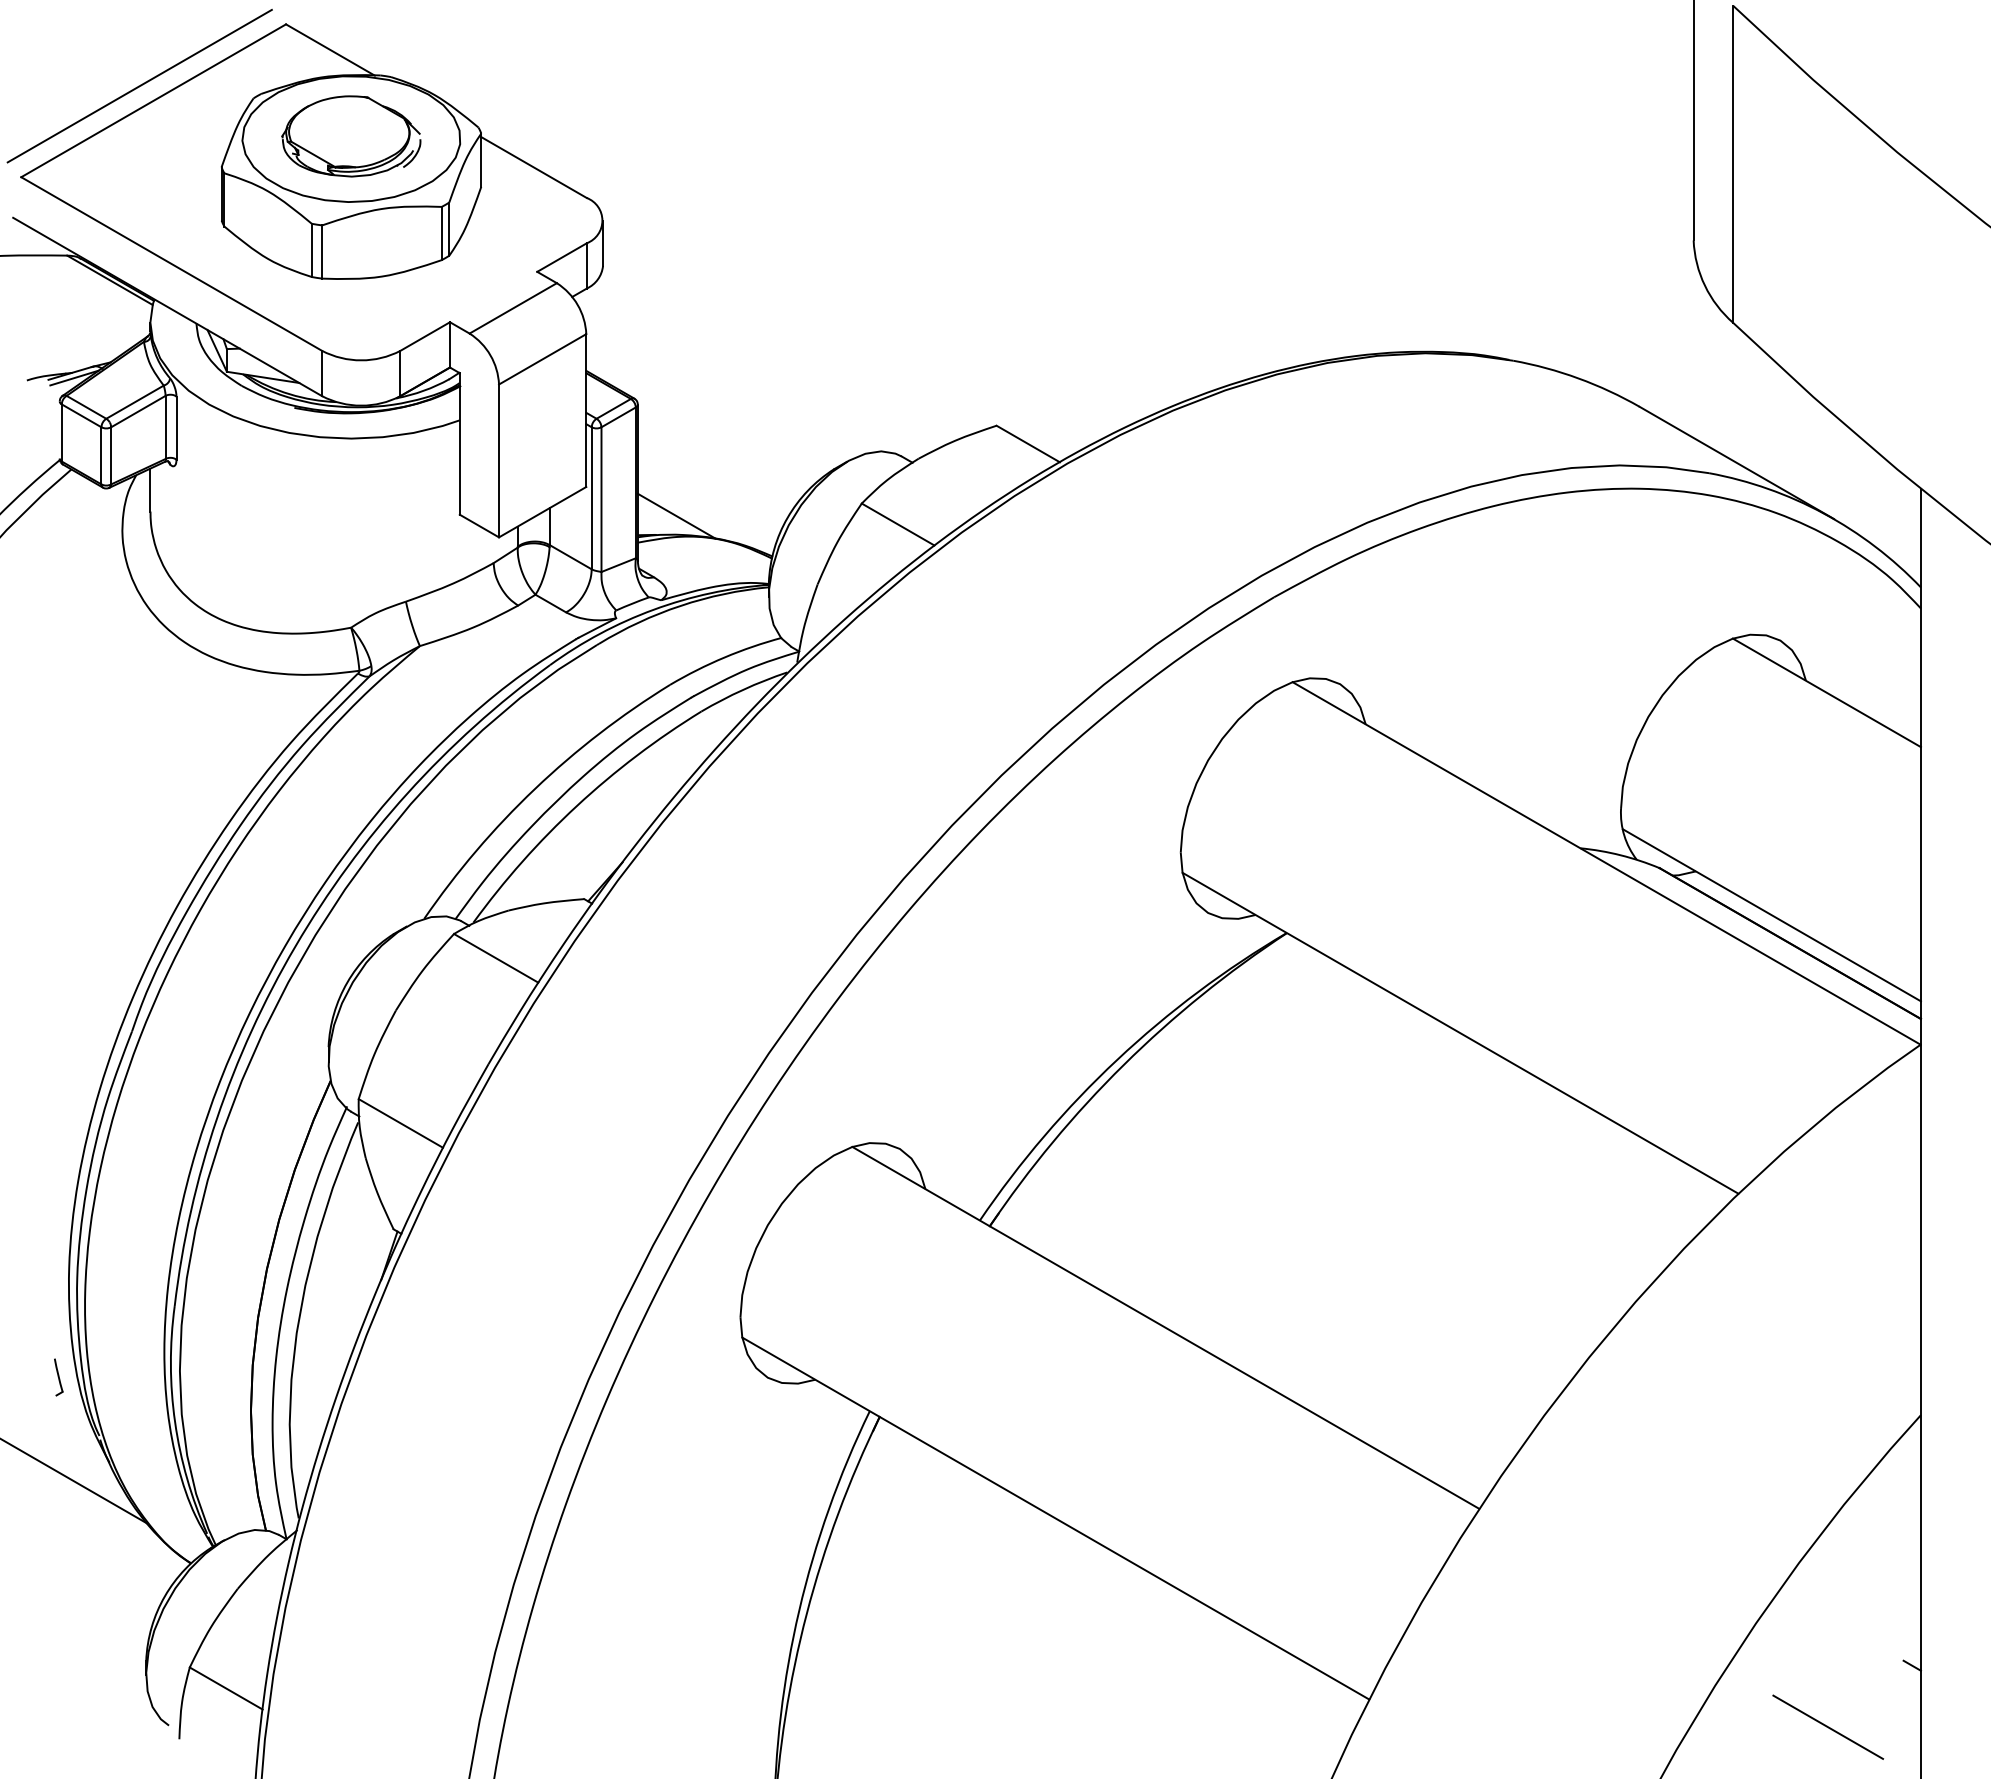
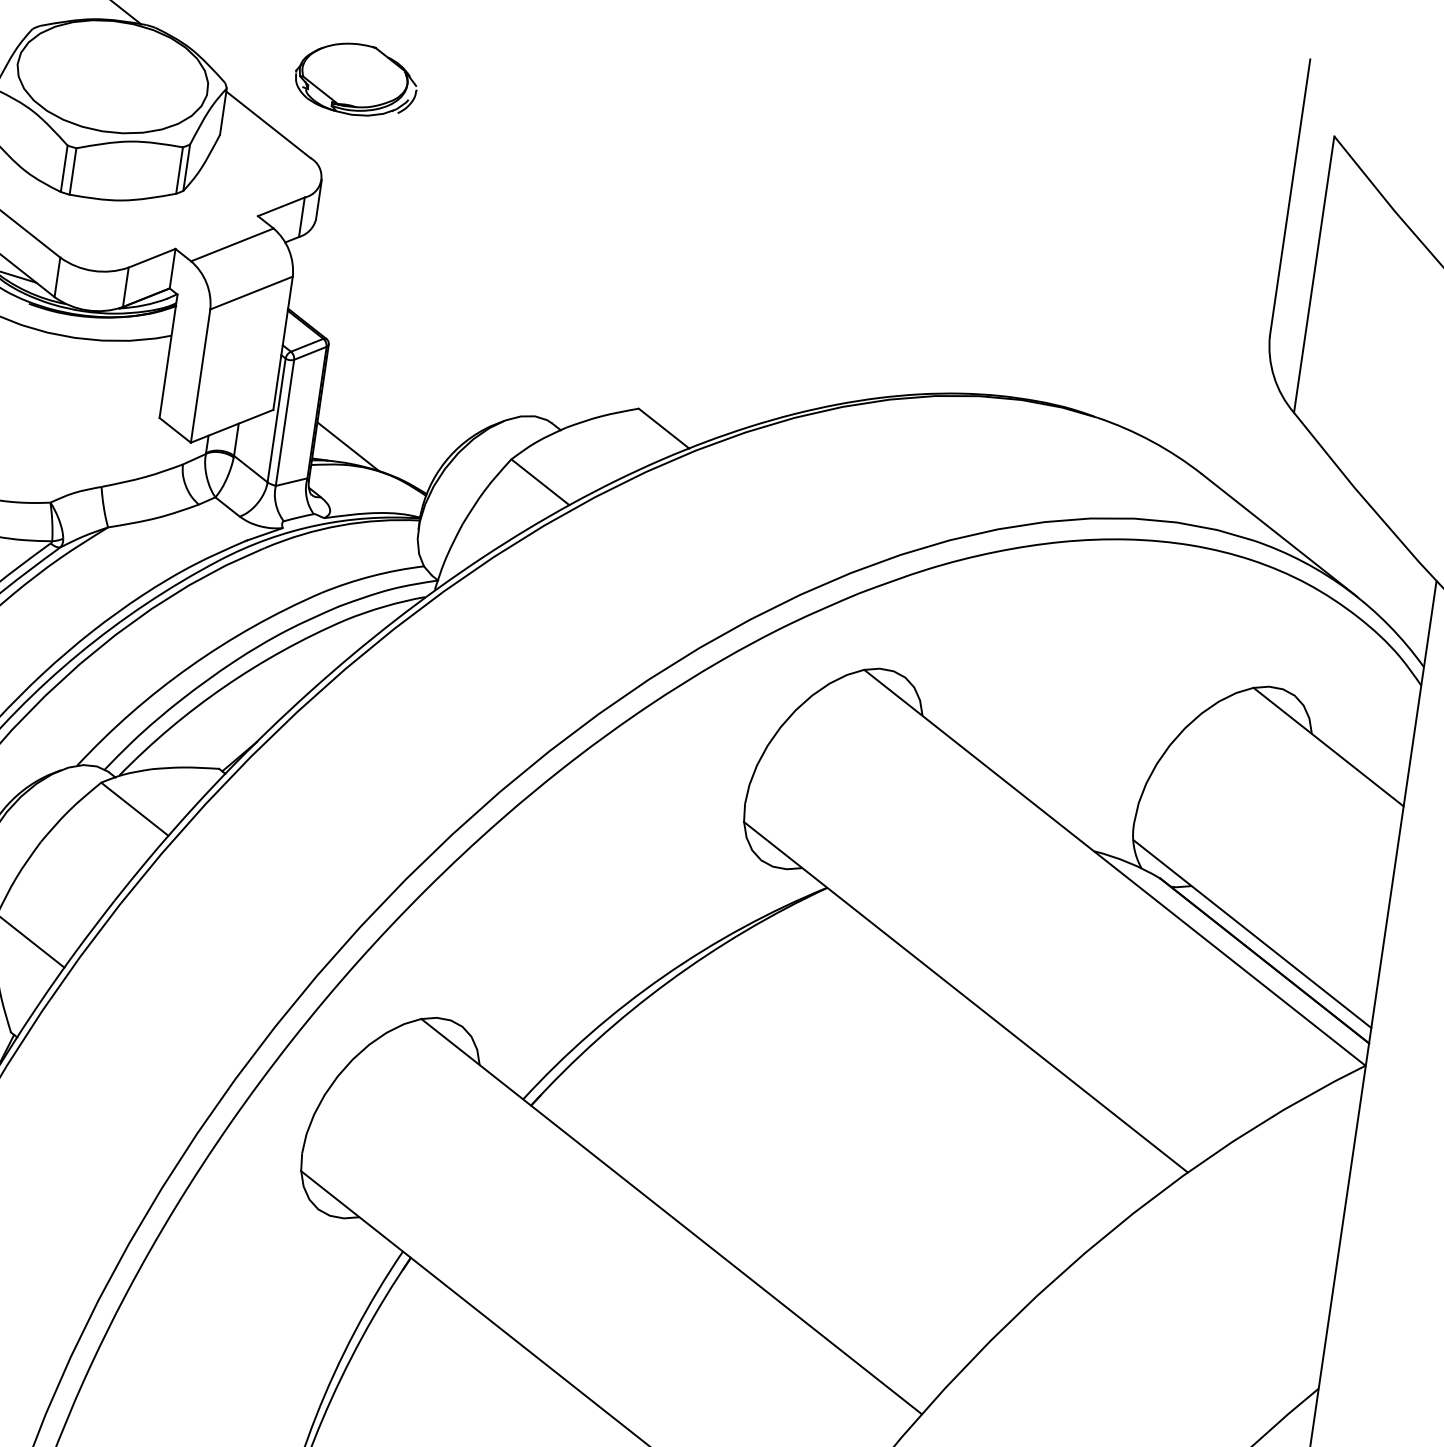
part: (351, 136) -> (356, 79), moved

